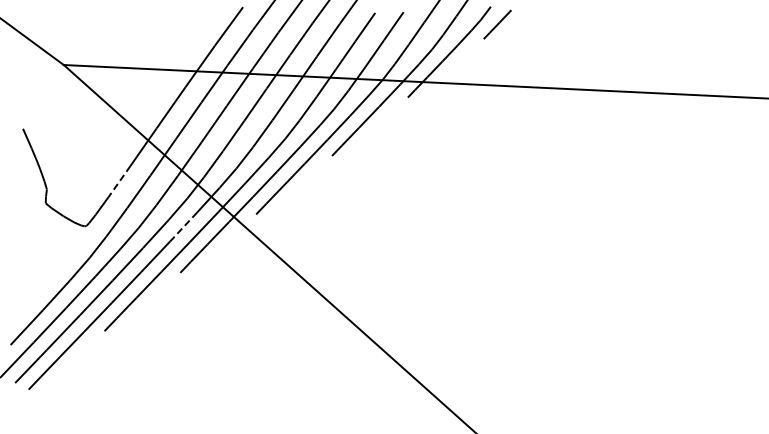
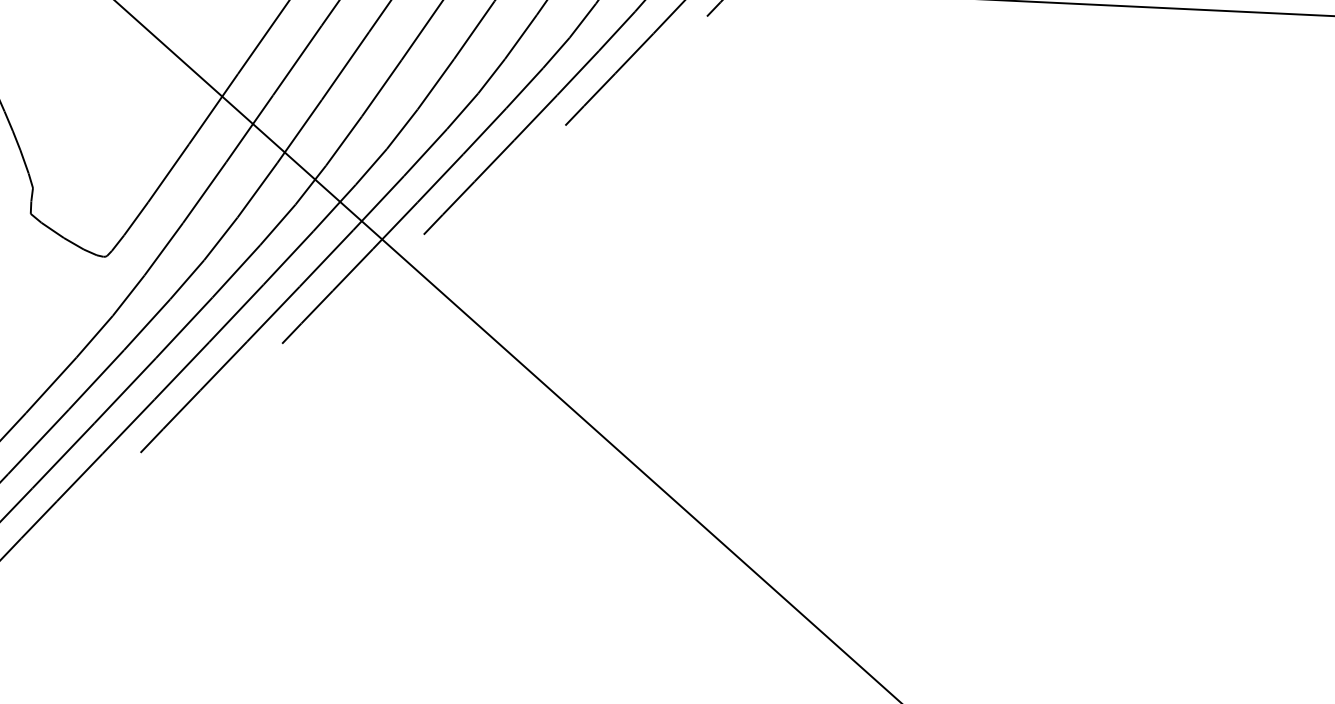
line: (119, 181) -> (168, 173), dashed -> solid
line: (183, 226) -> (288, 257), dashed -> solid

